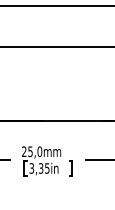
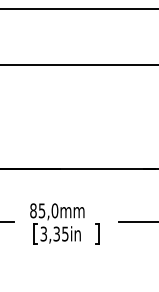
text: (24, 151) -> (33, 210), 25,0mm -> 85,0mm

